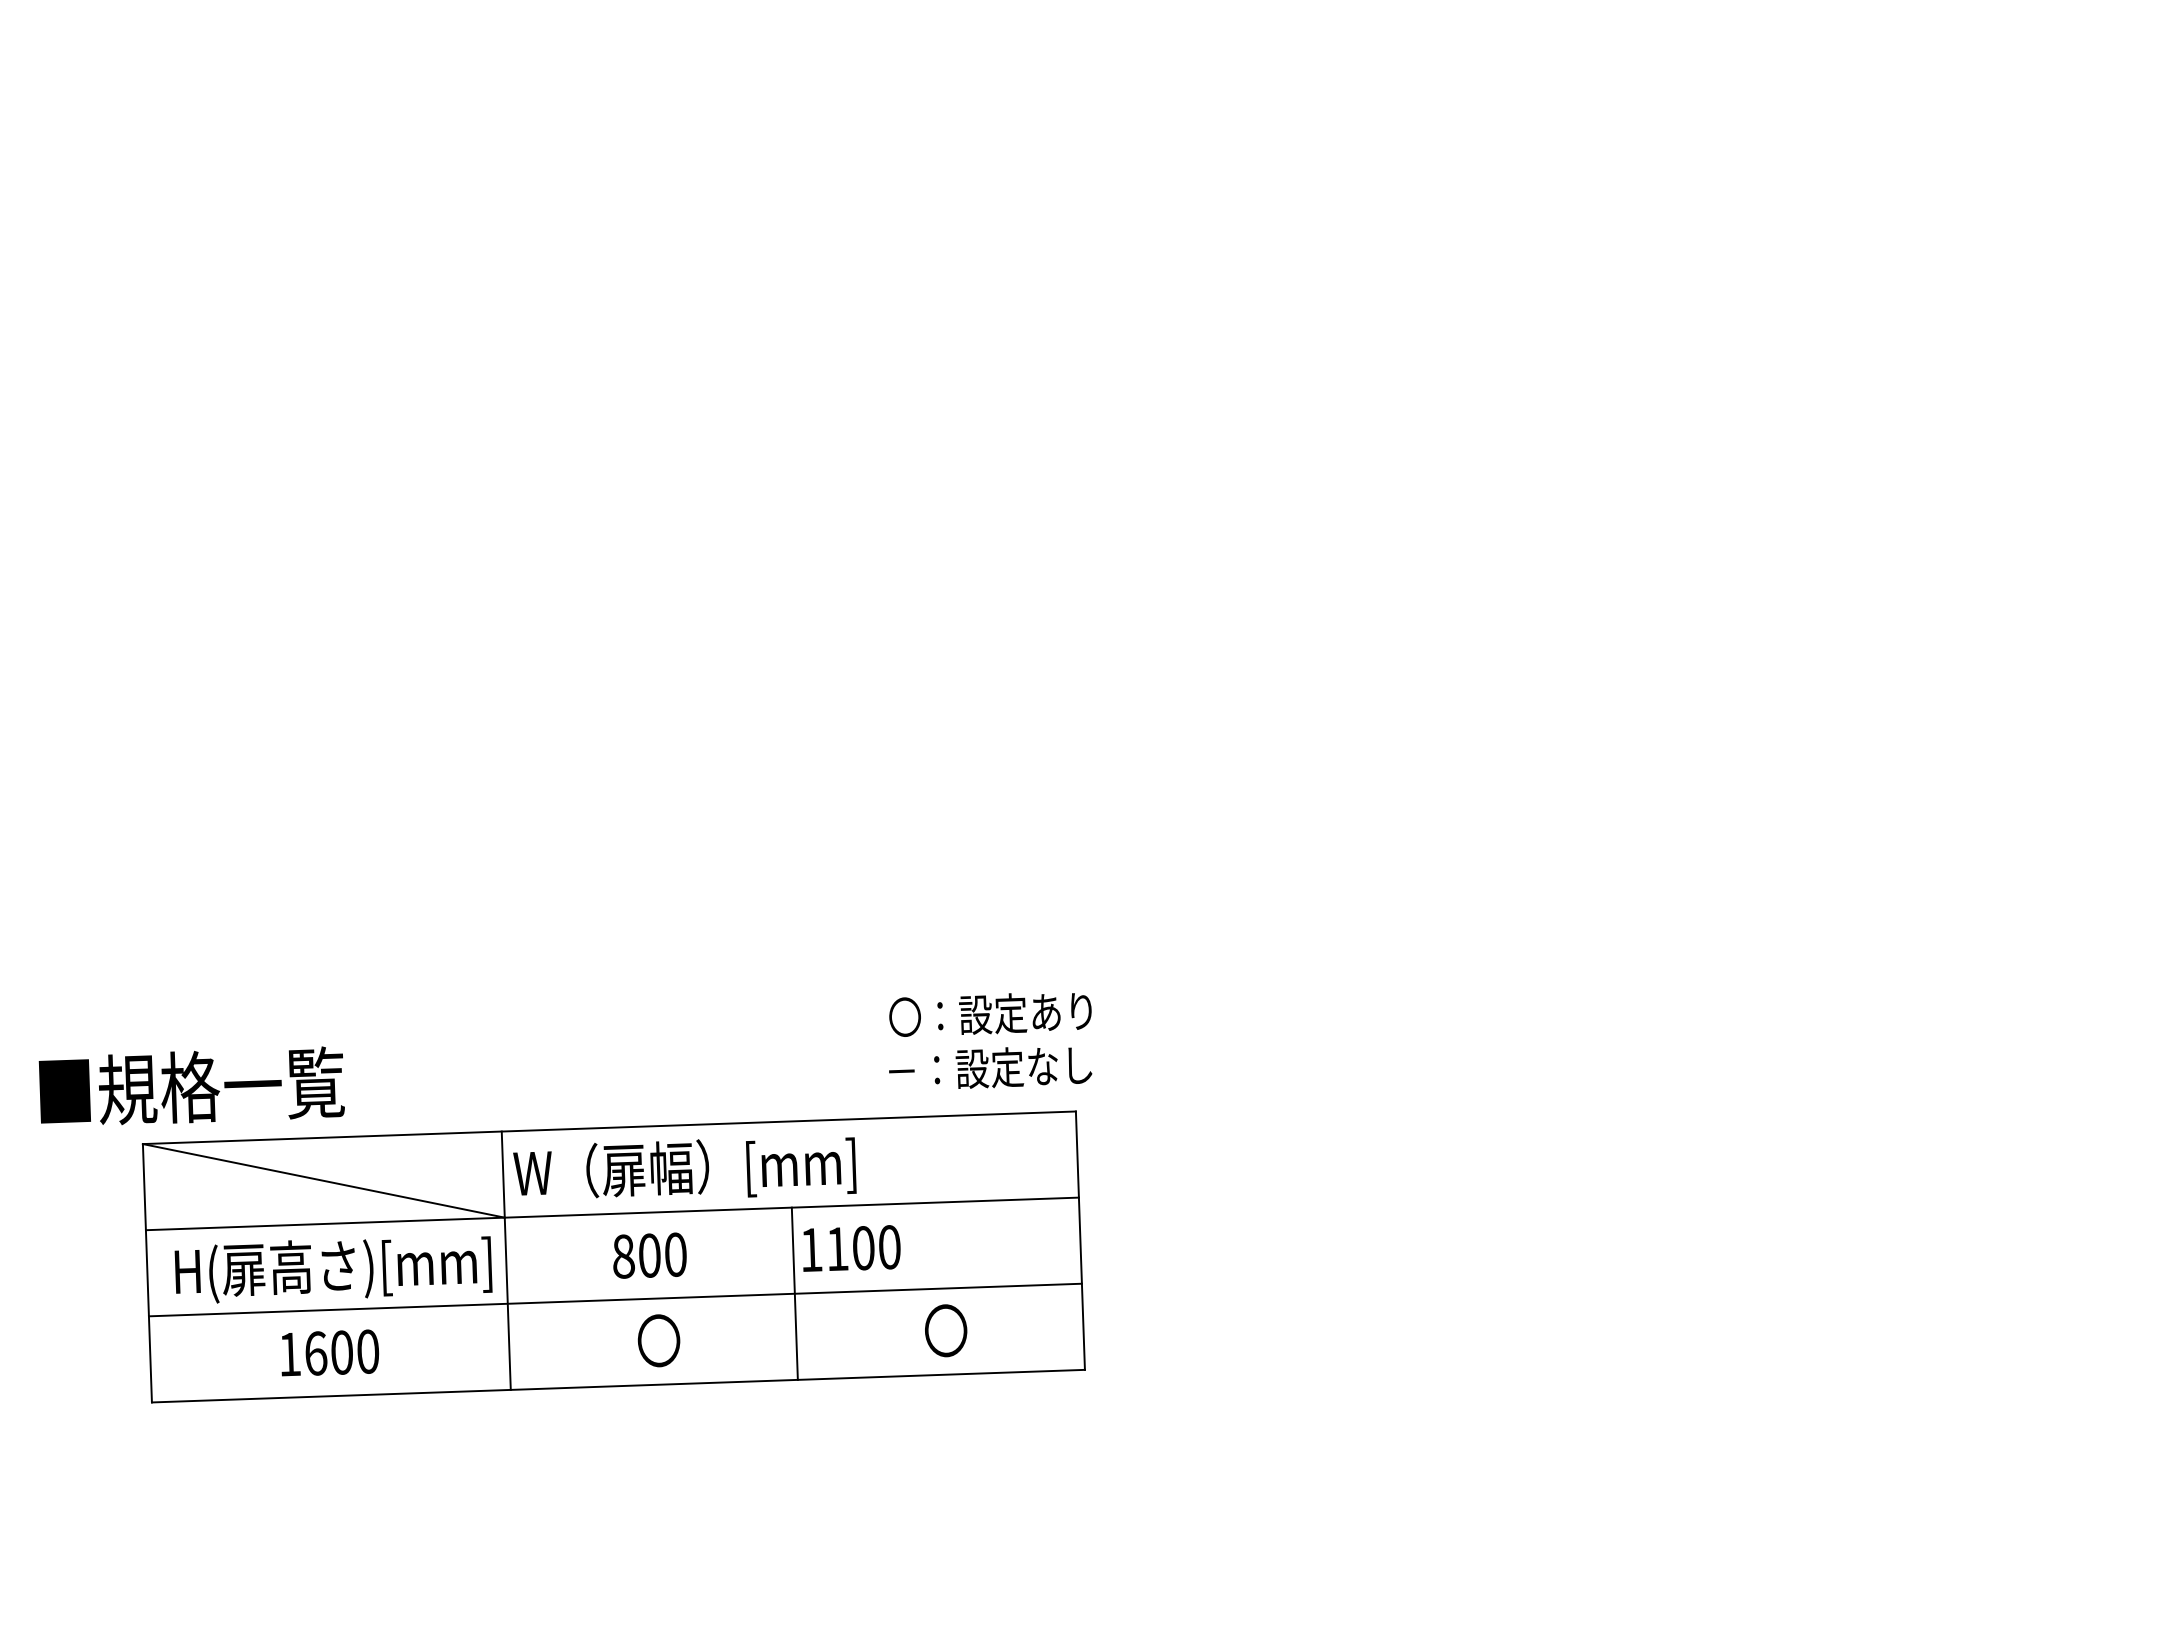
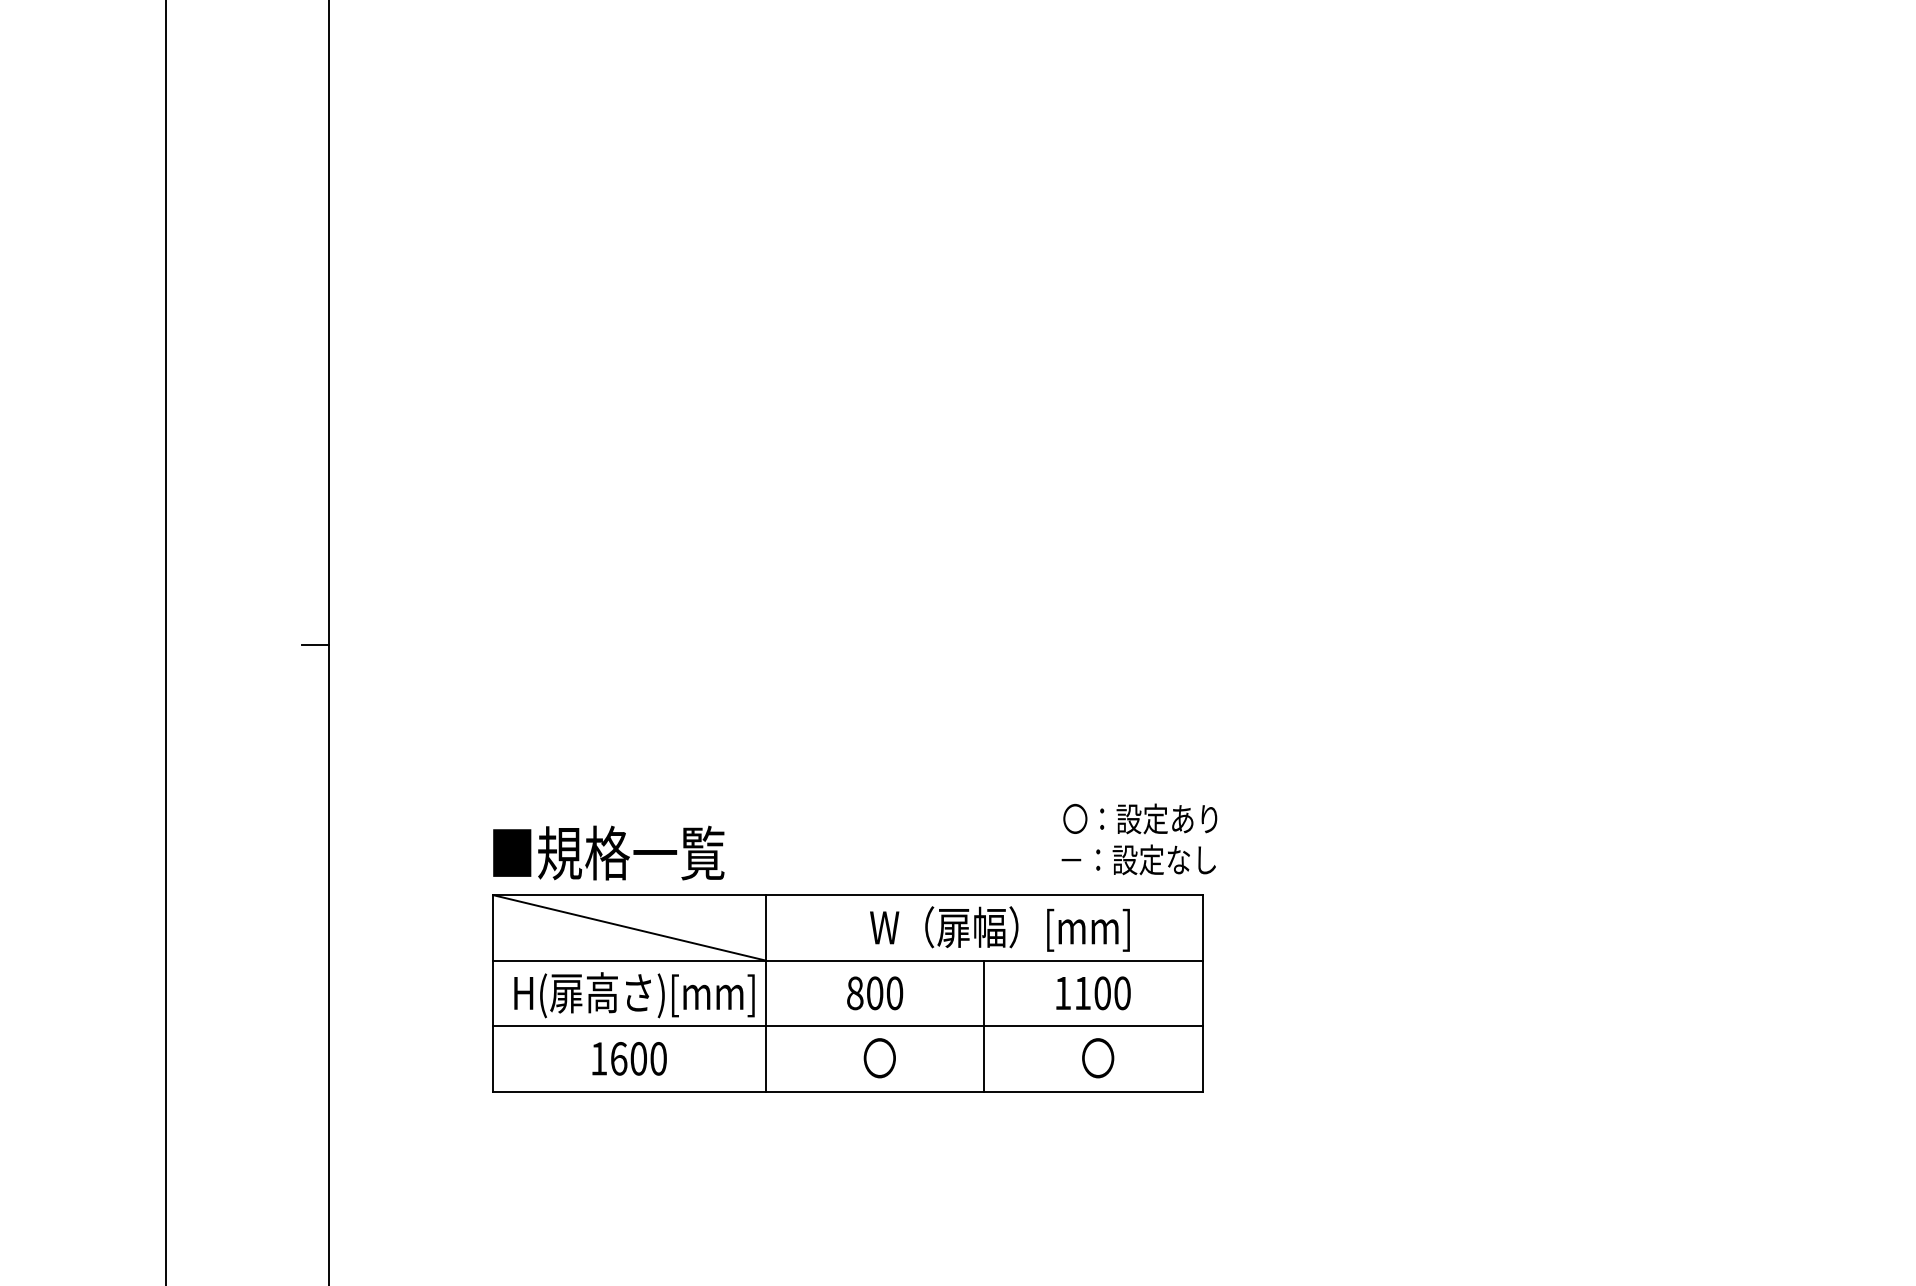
text: (191, 1086) -> (608, 852), moved
text: (684, 1169) -> (999, 928), moved
text: (851, 1248) -> (1093, 993), moved

